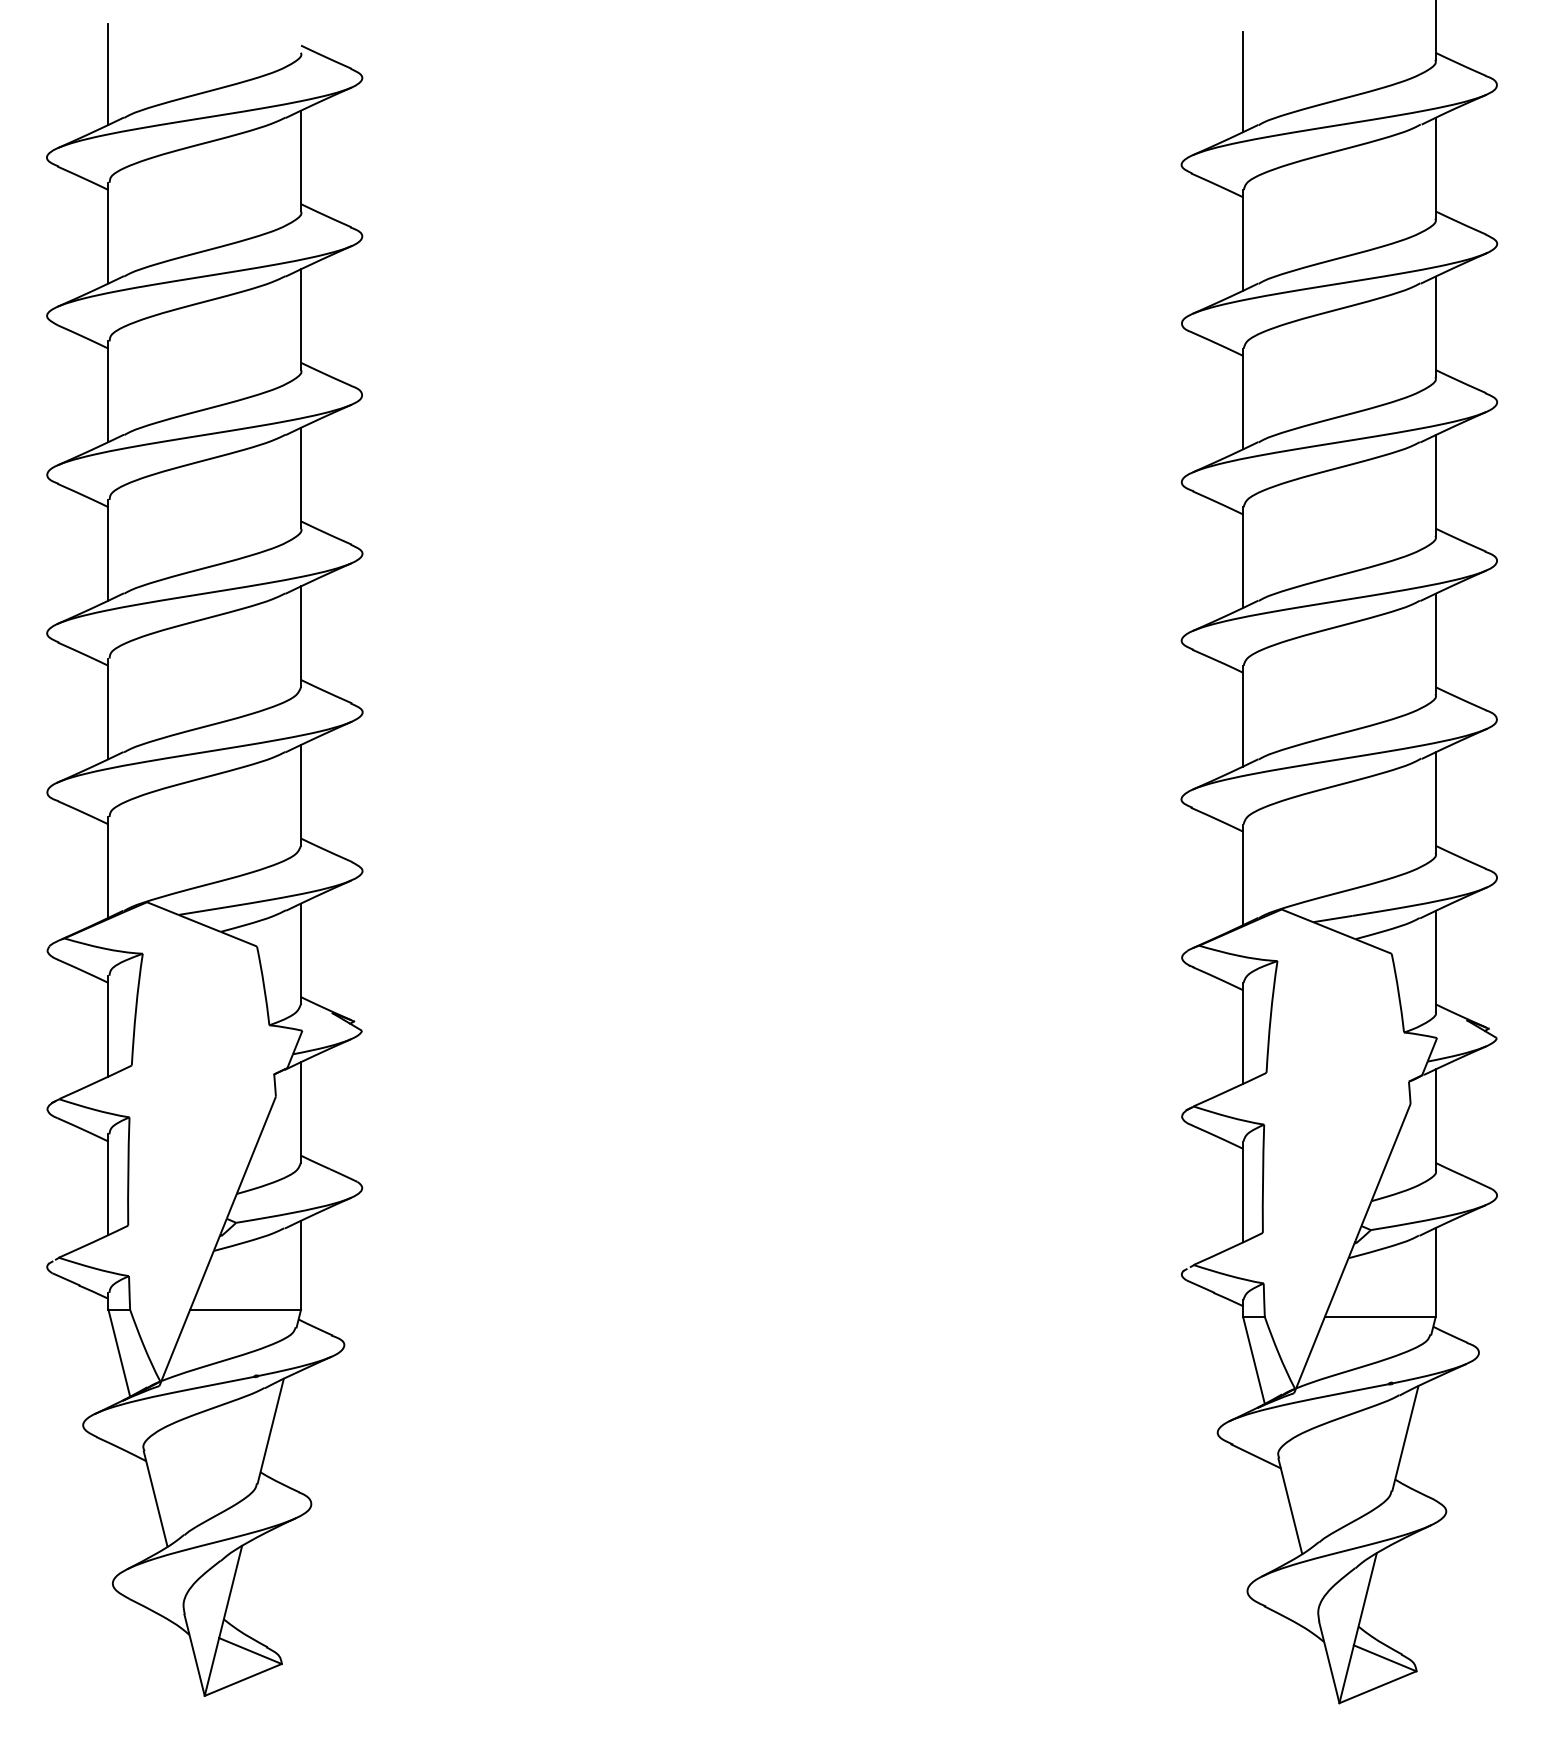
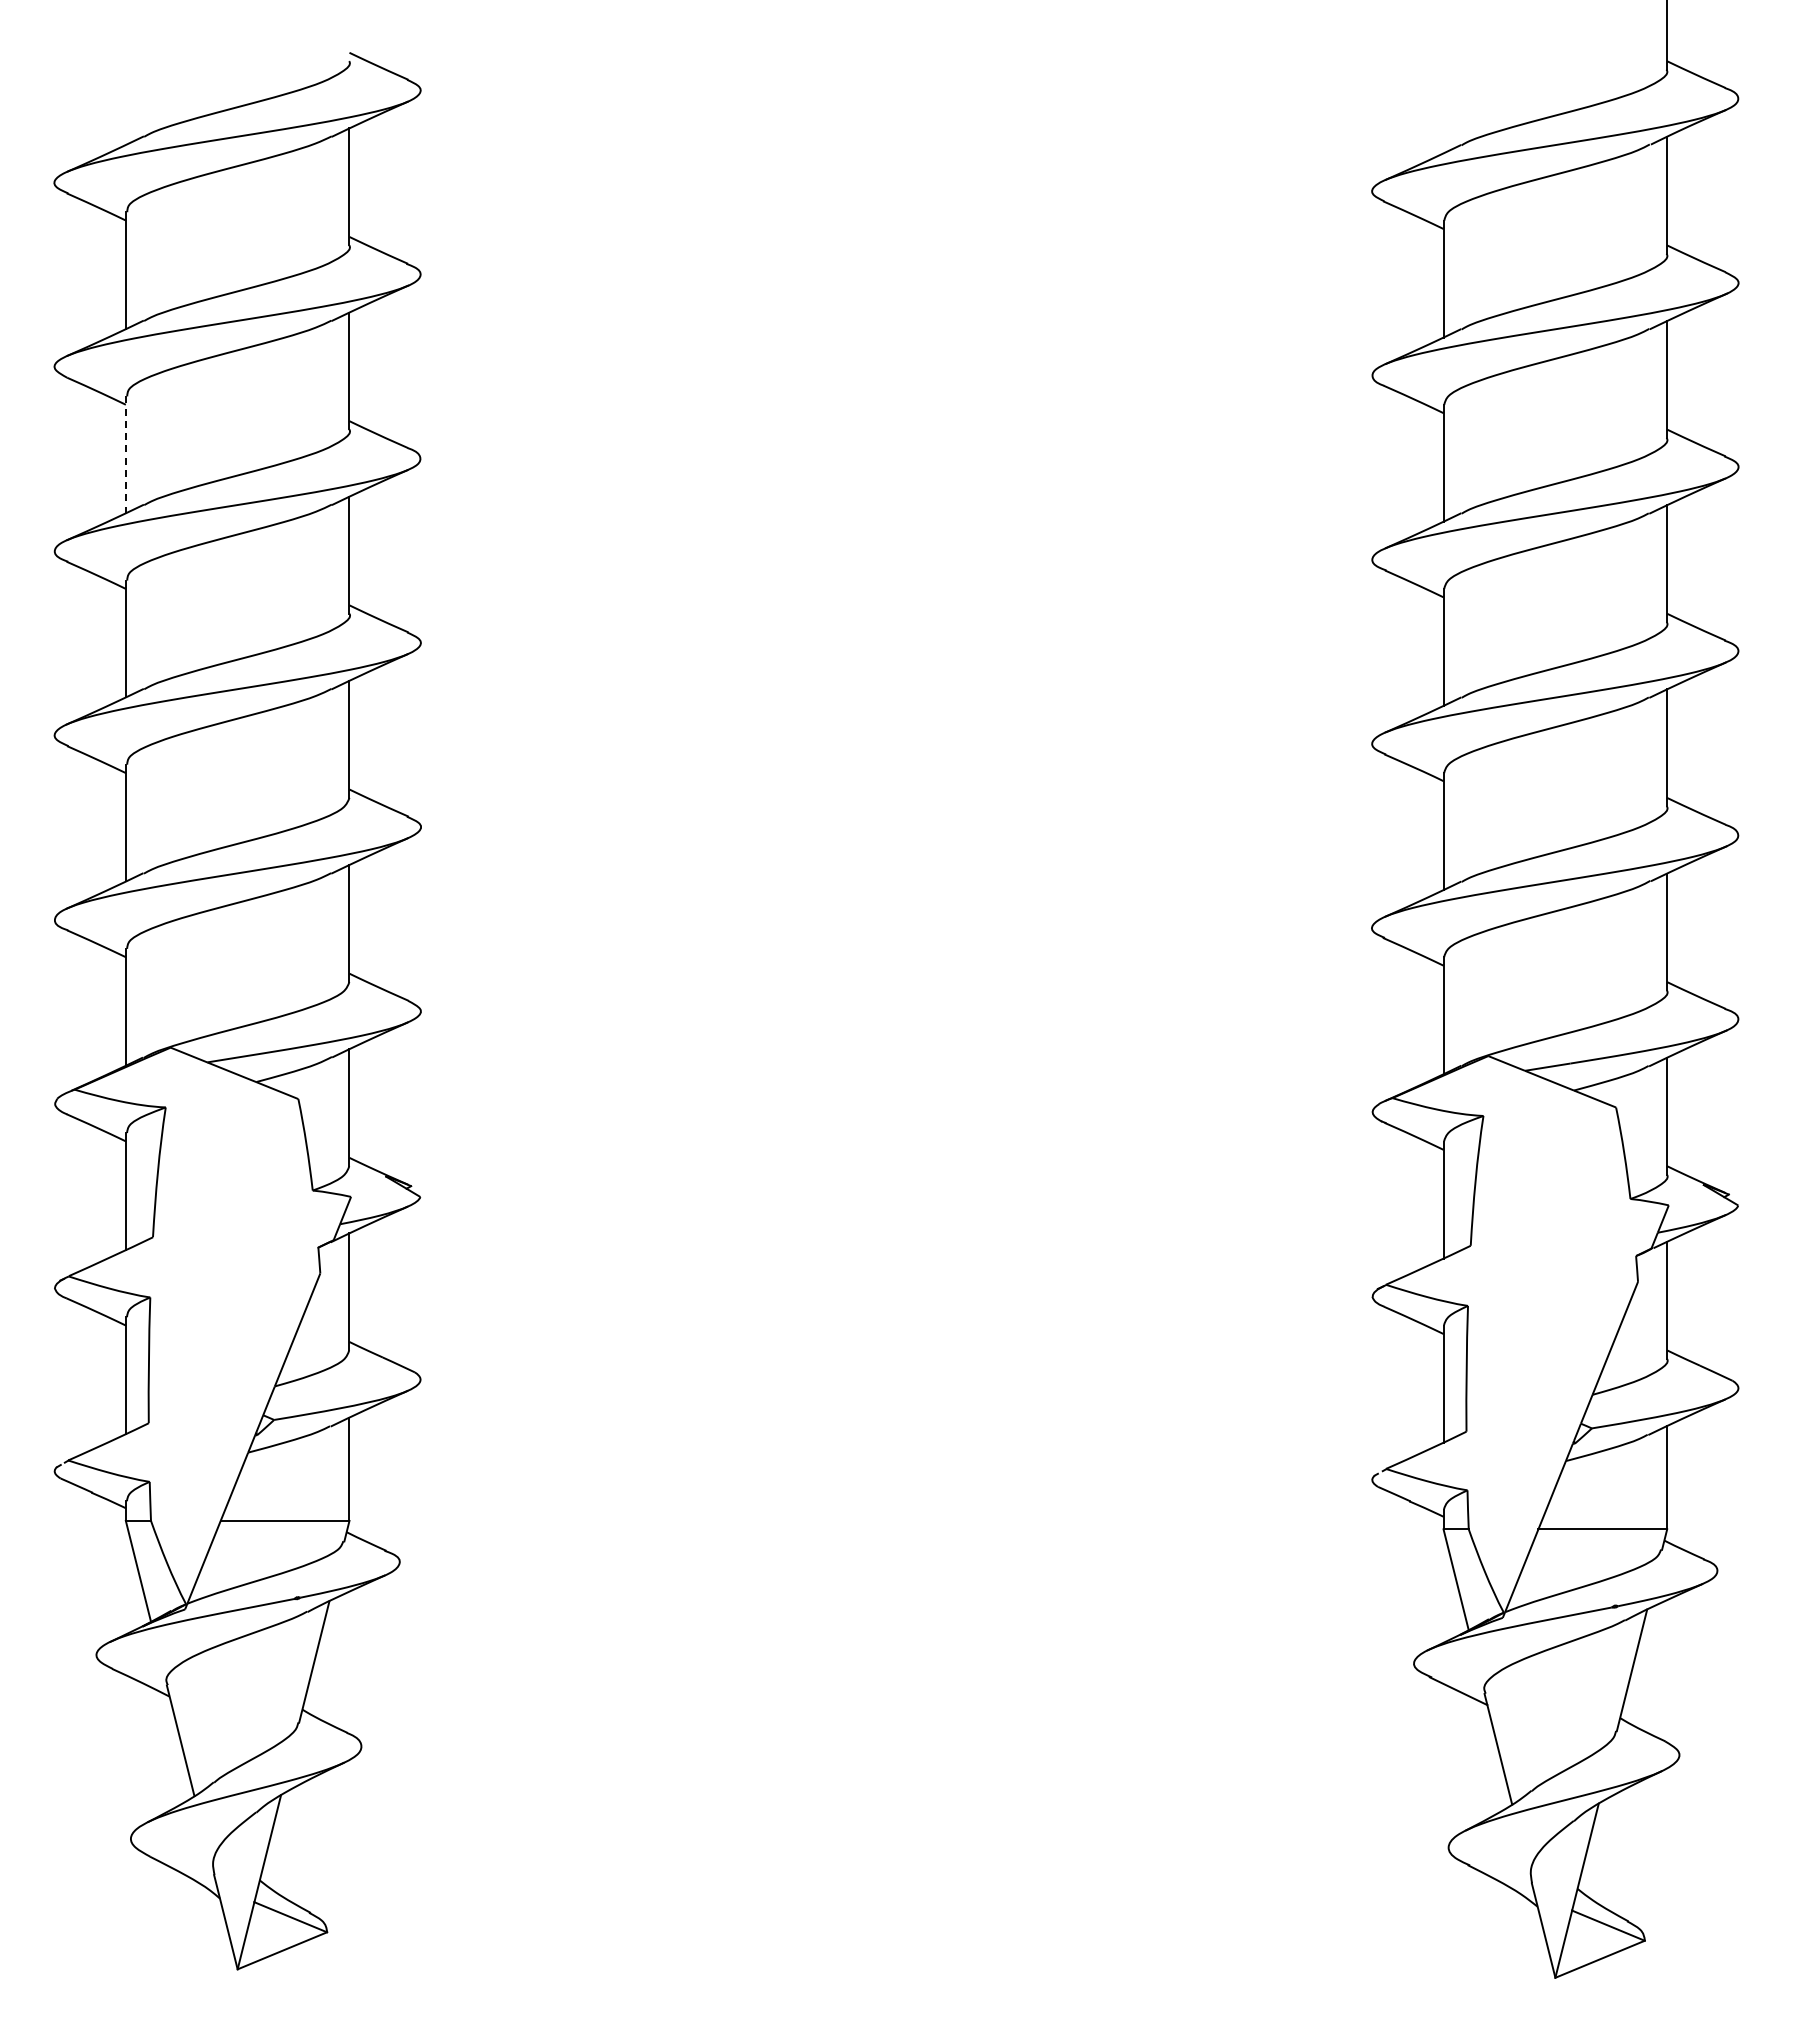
line: (108, 74) -> (125, 86), removed
line: (1243, 81) -> (1443, 94), removed
line: (108, 392) -> (125, 455), solid -> dashed

